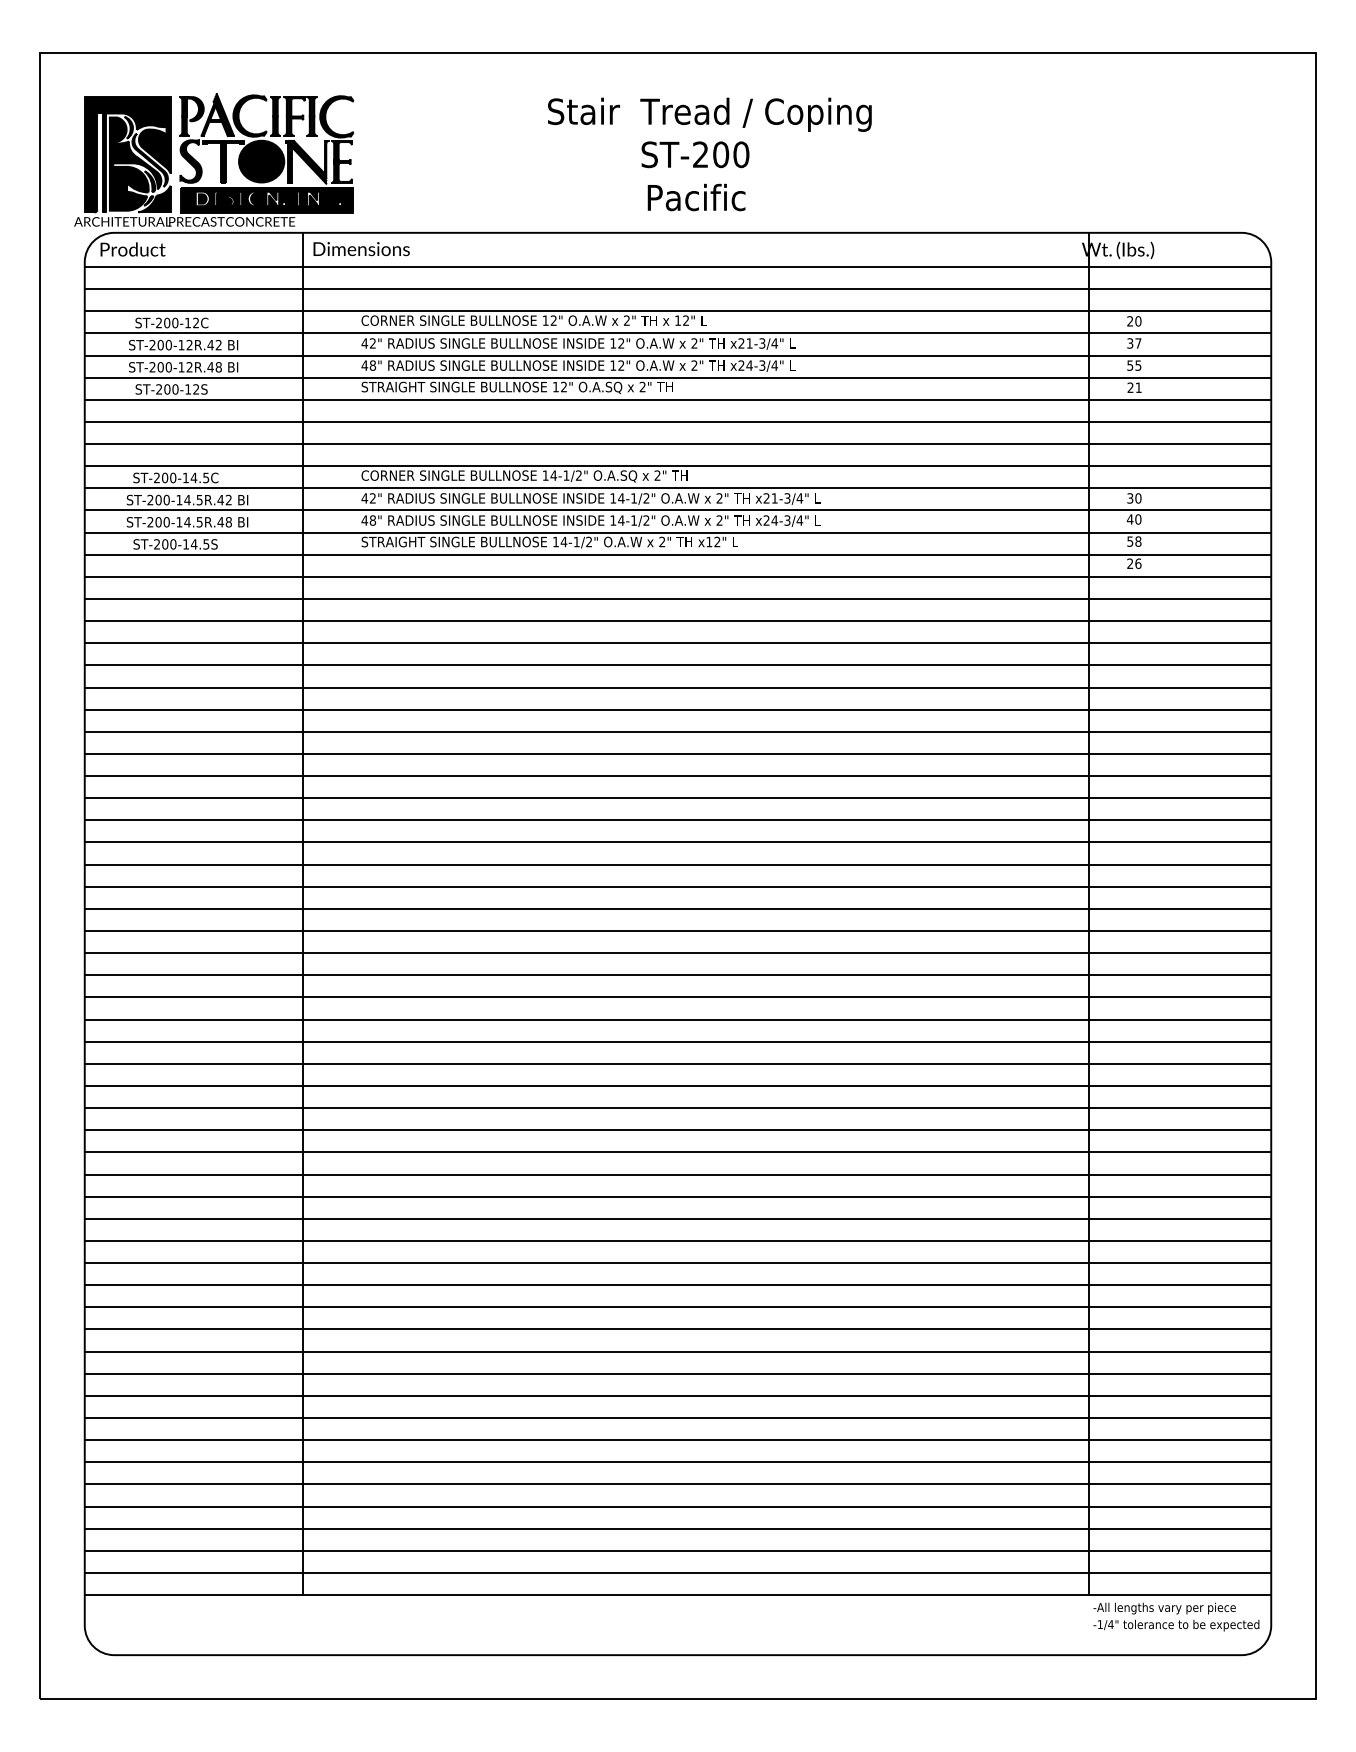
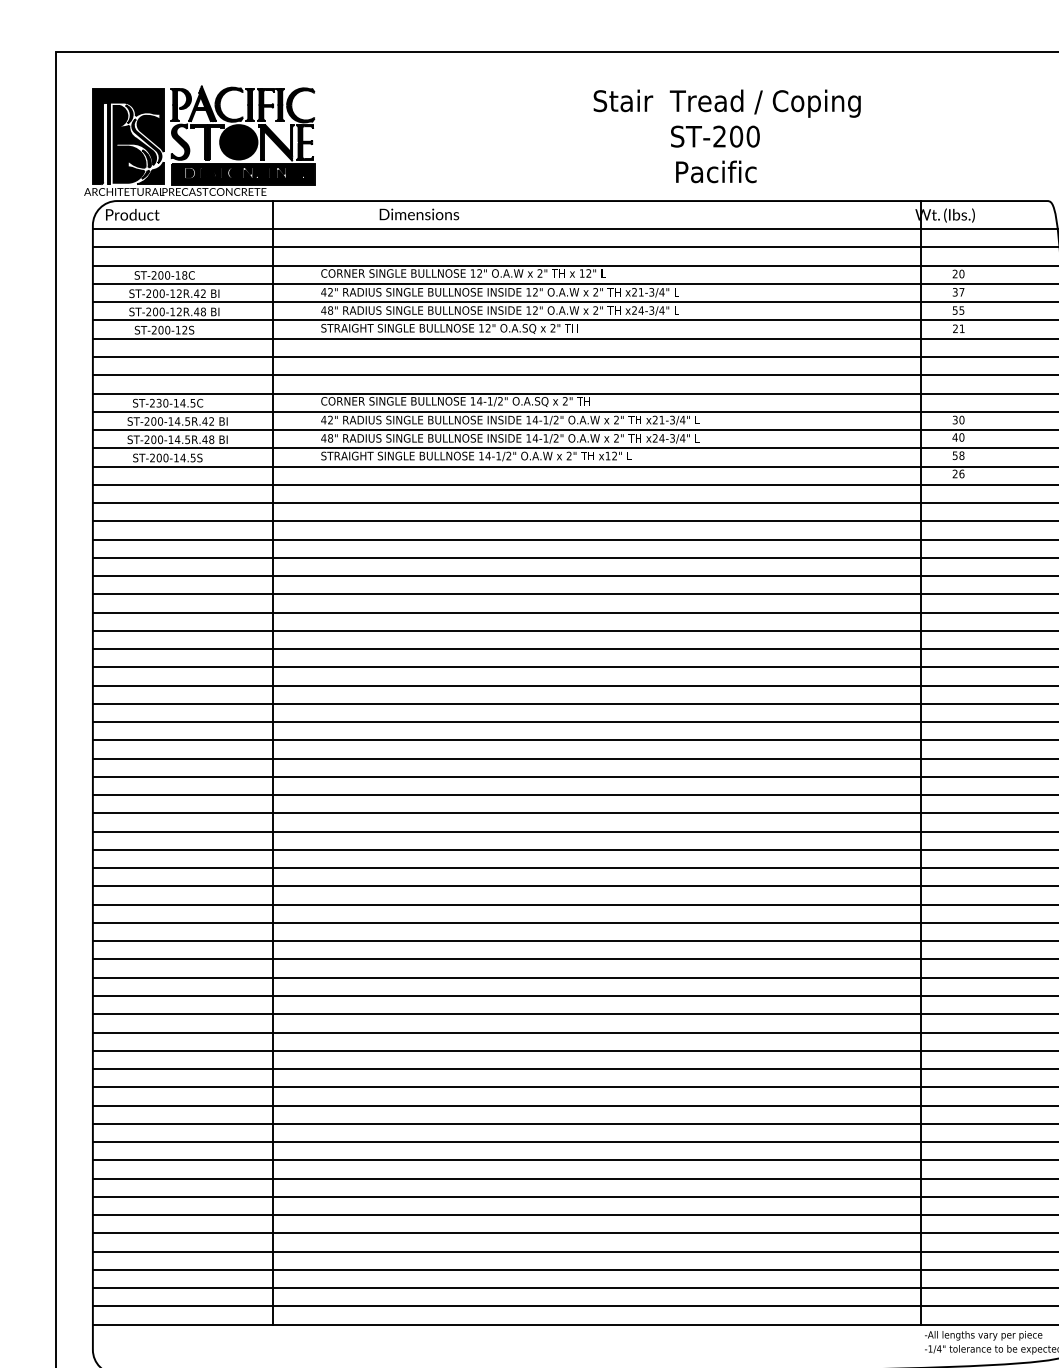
text: (709, 154) -> (726, 136), moved
text: (361, 249) -> (419, 214), moved
text: (196, 323) -> (185, 275), ST-200-12C -> ST-200-18C
text: (165, 477) -> (159, 402), ST-200-14.5C -> ST-230-14.5C

